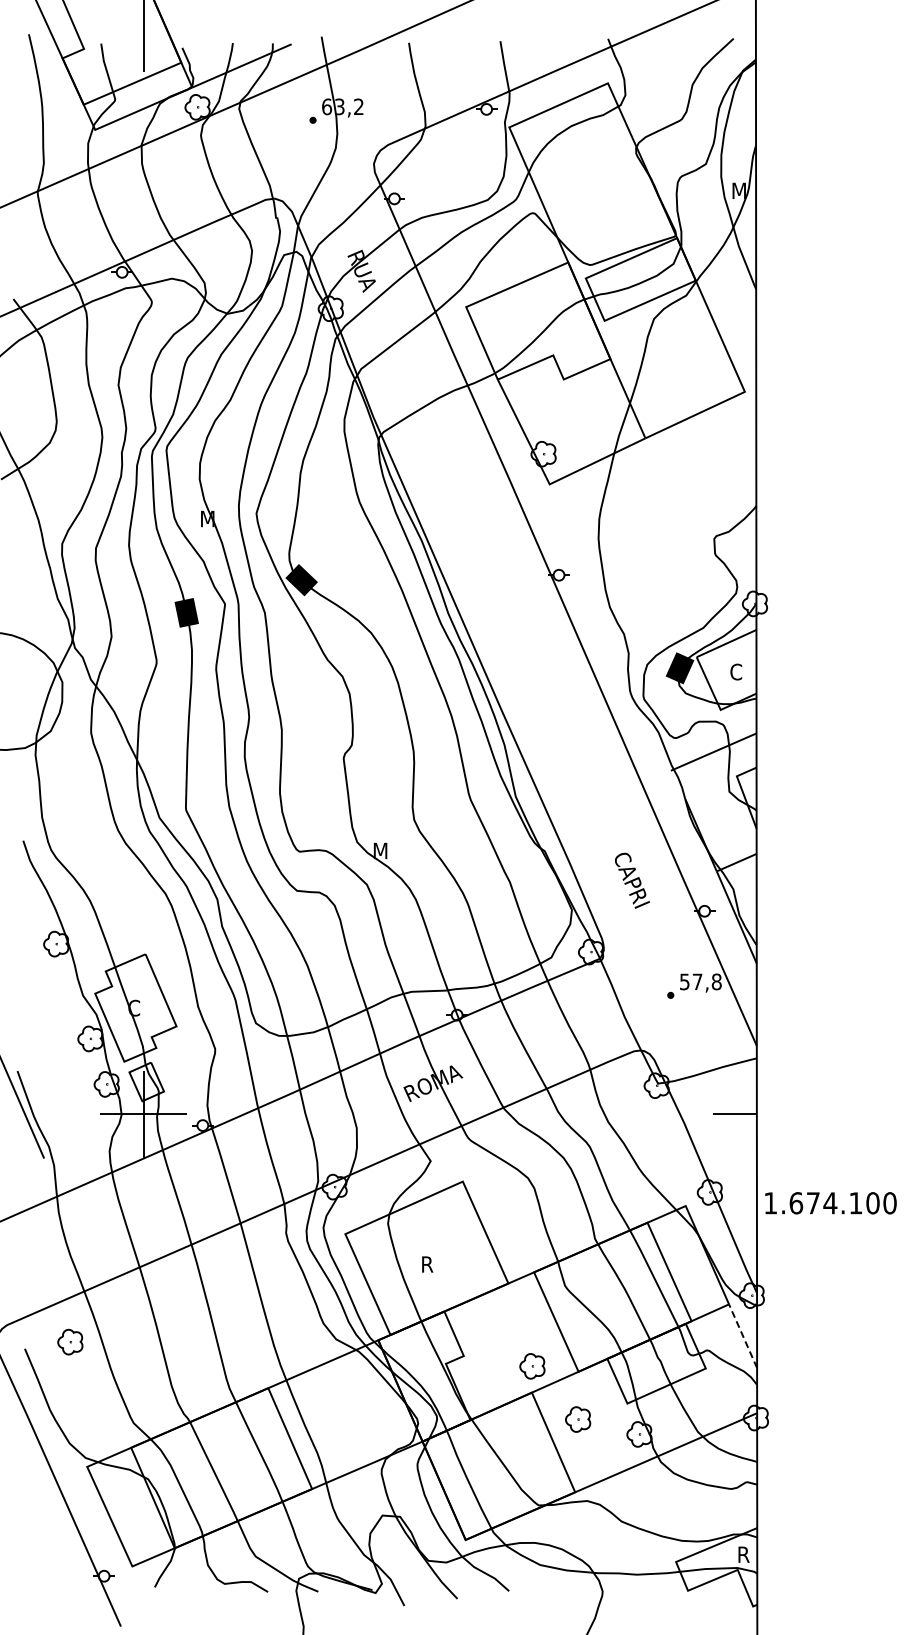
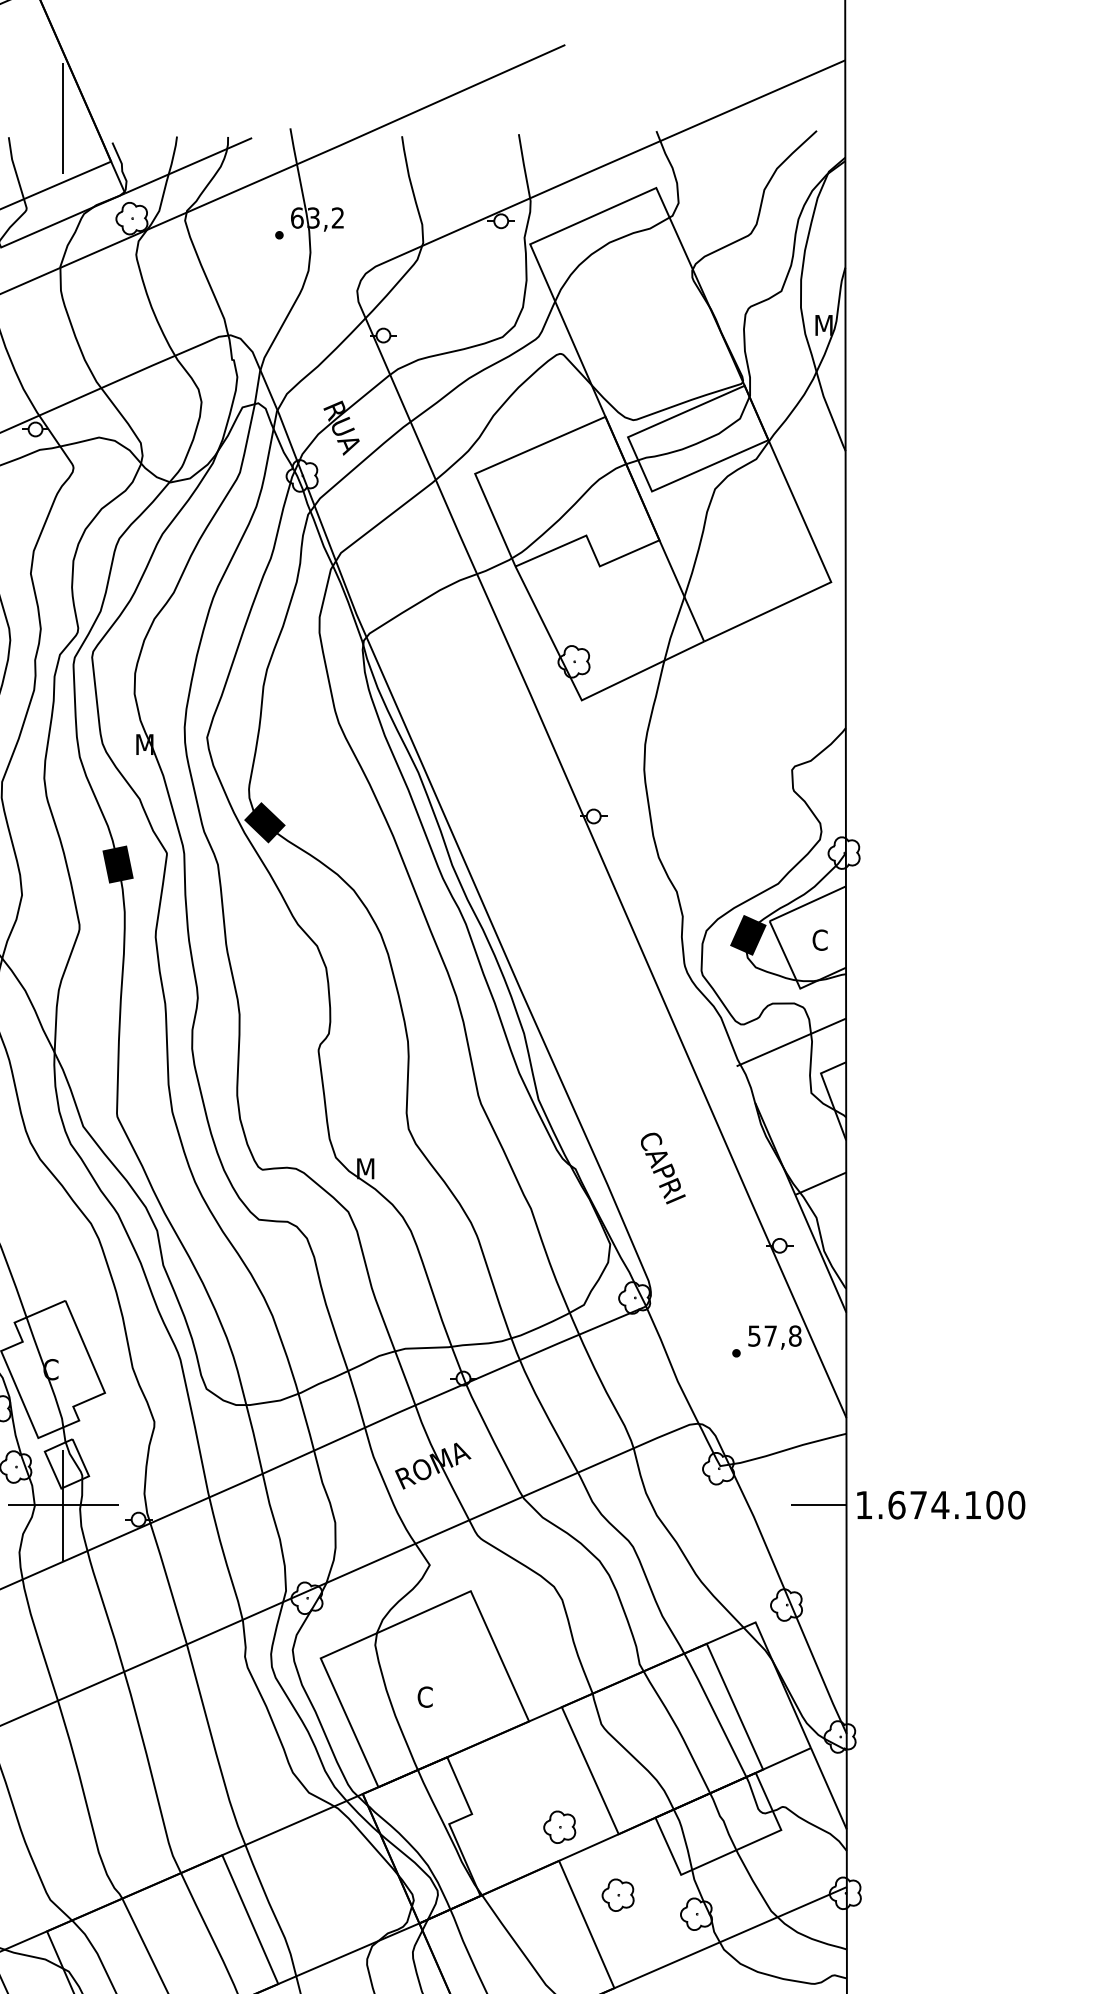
text: (632, 880) -> (663, 1168), moved
text: (830, 1203) -> (940, 1505), moved
text: (427, 1264) -> (425, 1697), R -> C
line: (743, 1336) -> (829, 1789), dashed -> solid

